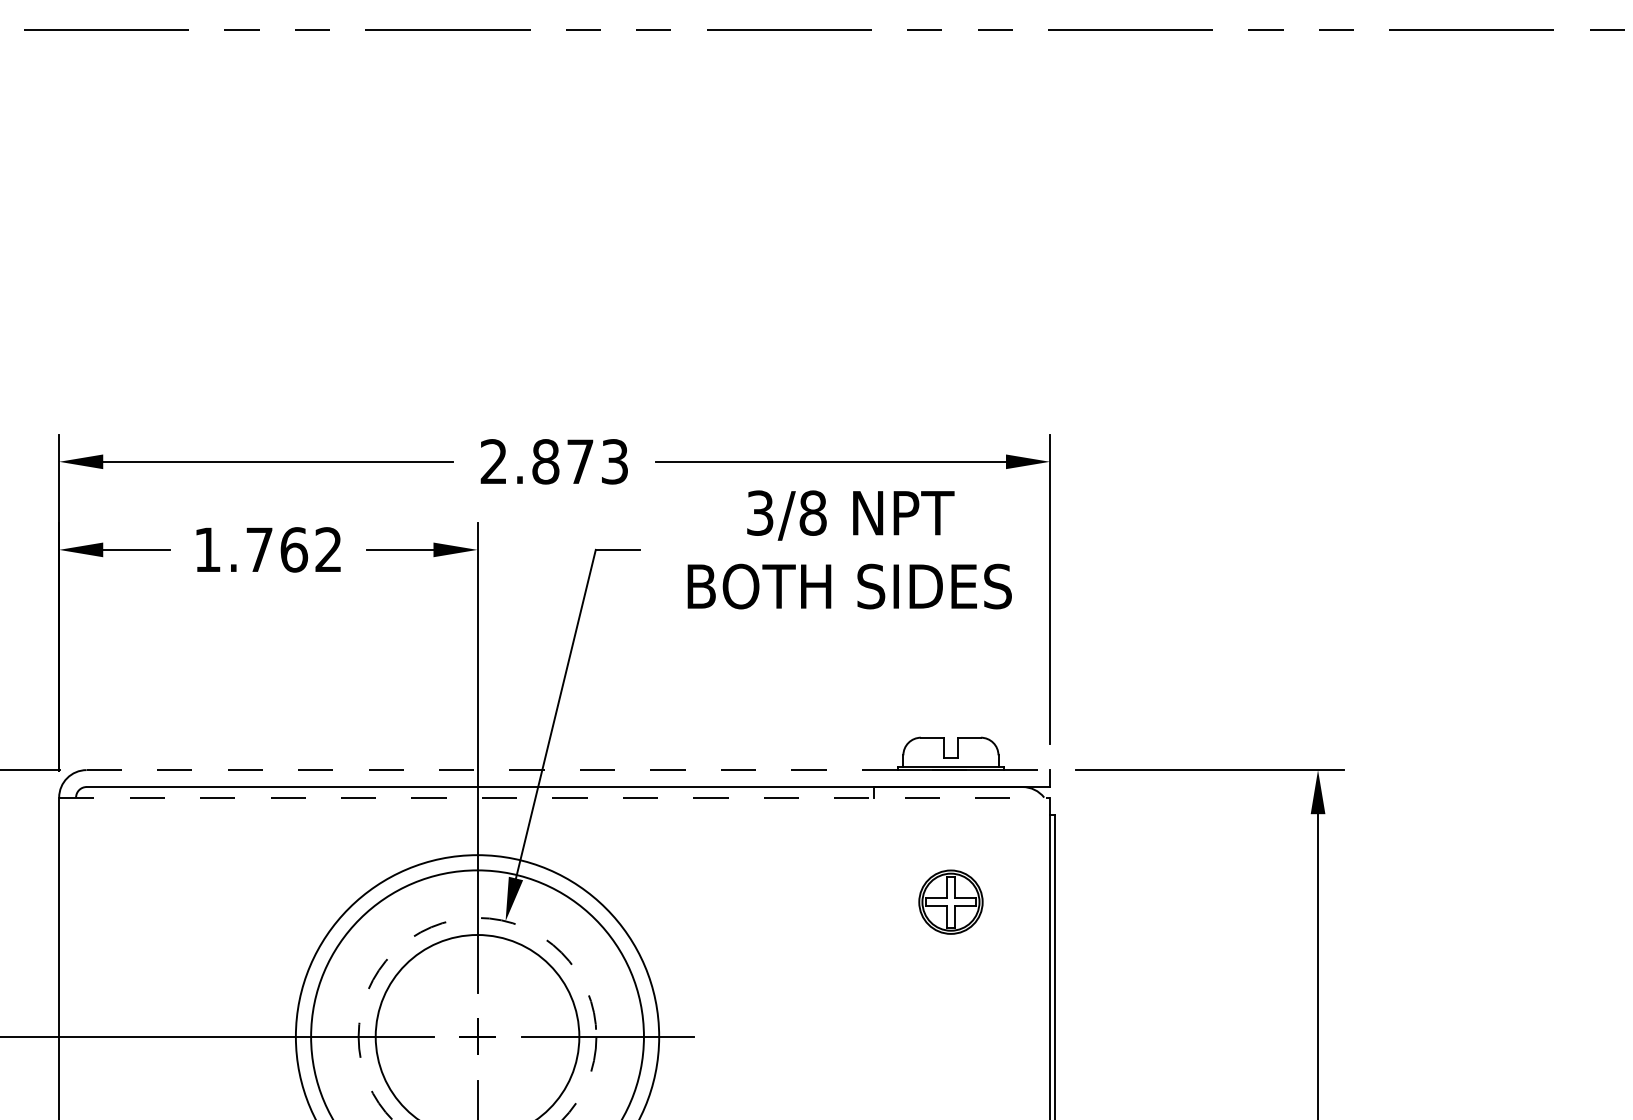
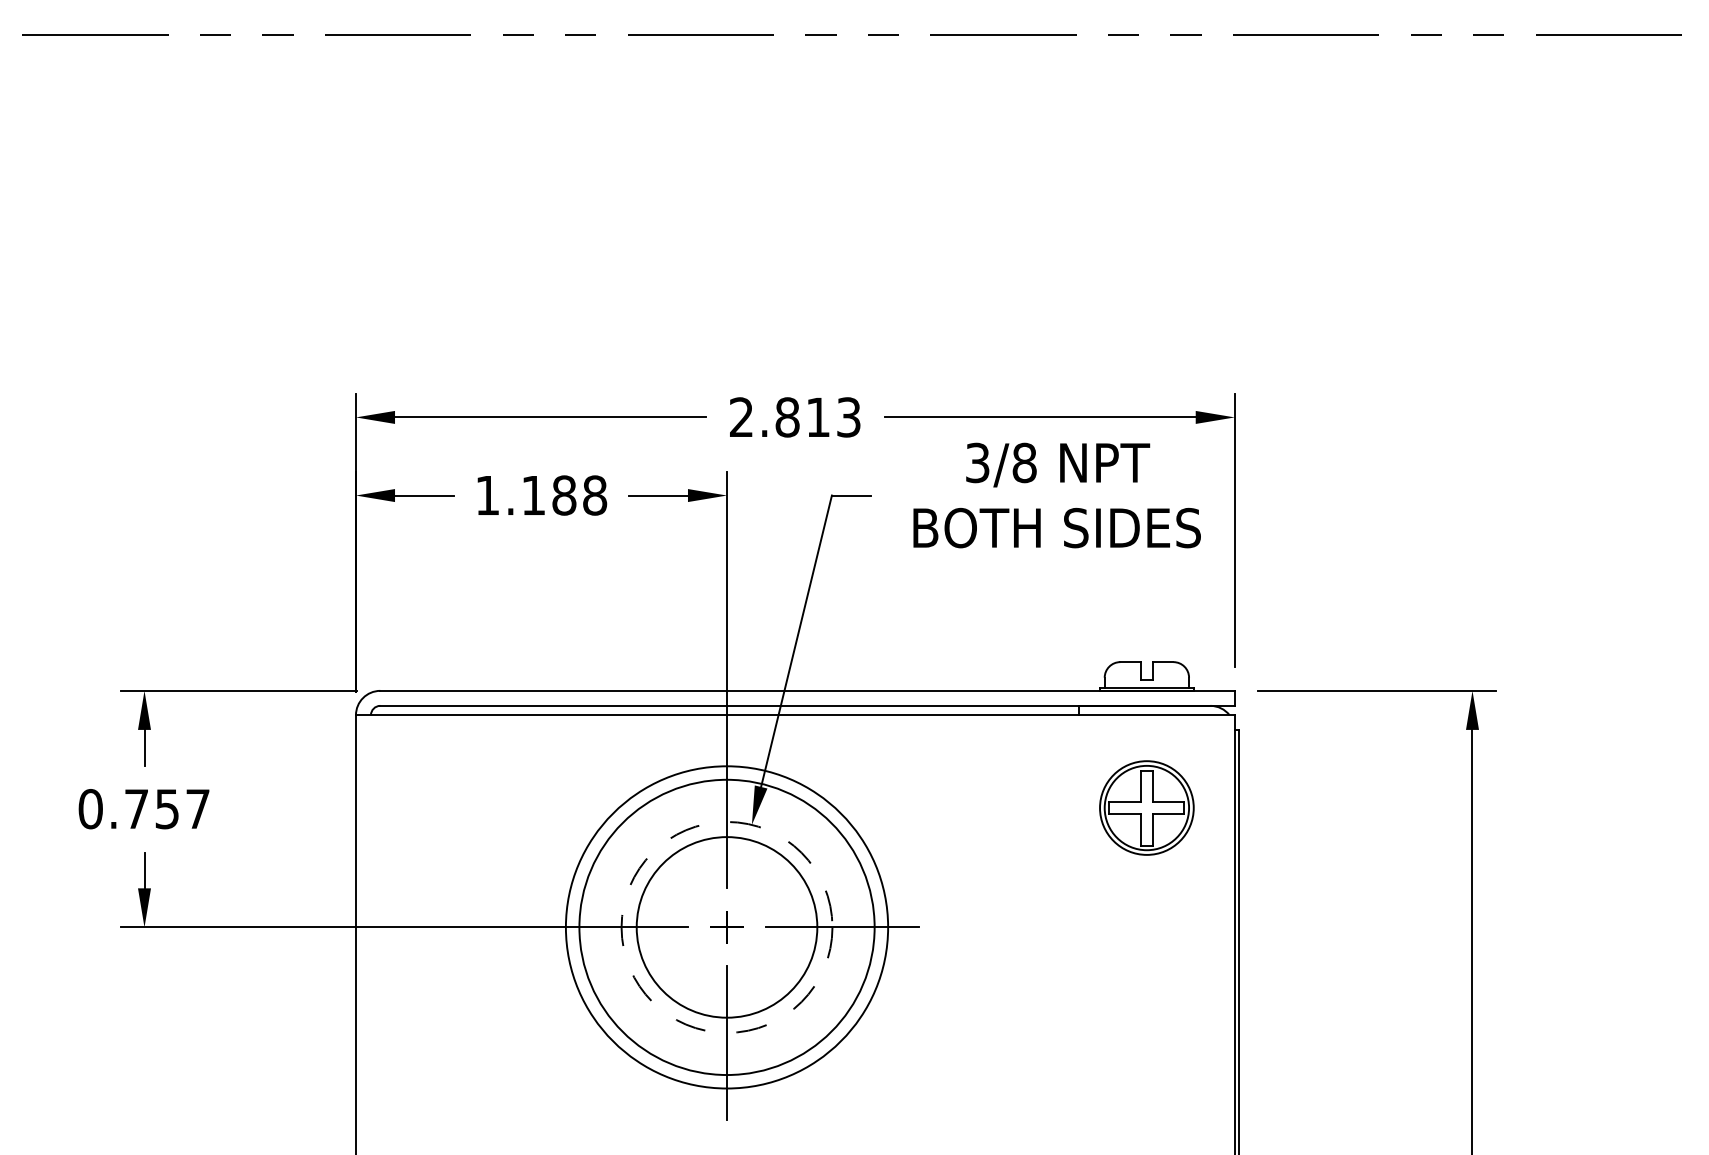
text: (580, 460) -> (818, 416), 2.873 -> 2.813
text: (294, 549) -> (564, 495), 1.762 -> 1.188
line: (569, 769) -> (808, 690), dashed -> solid
line: (554, 797) -> (795, 715), dashed -> solid
part: (950, 901) -> (1146, 807), size x1.67

